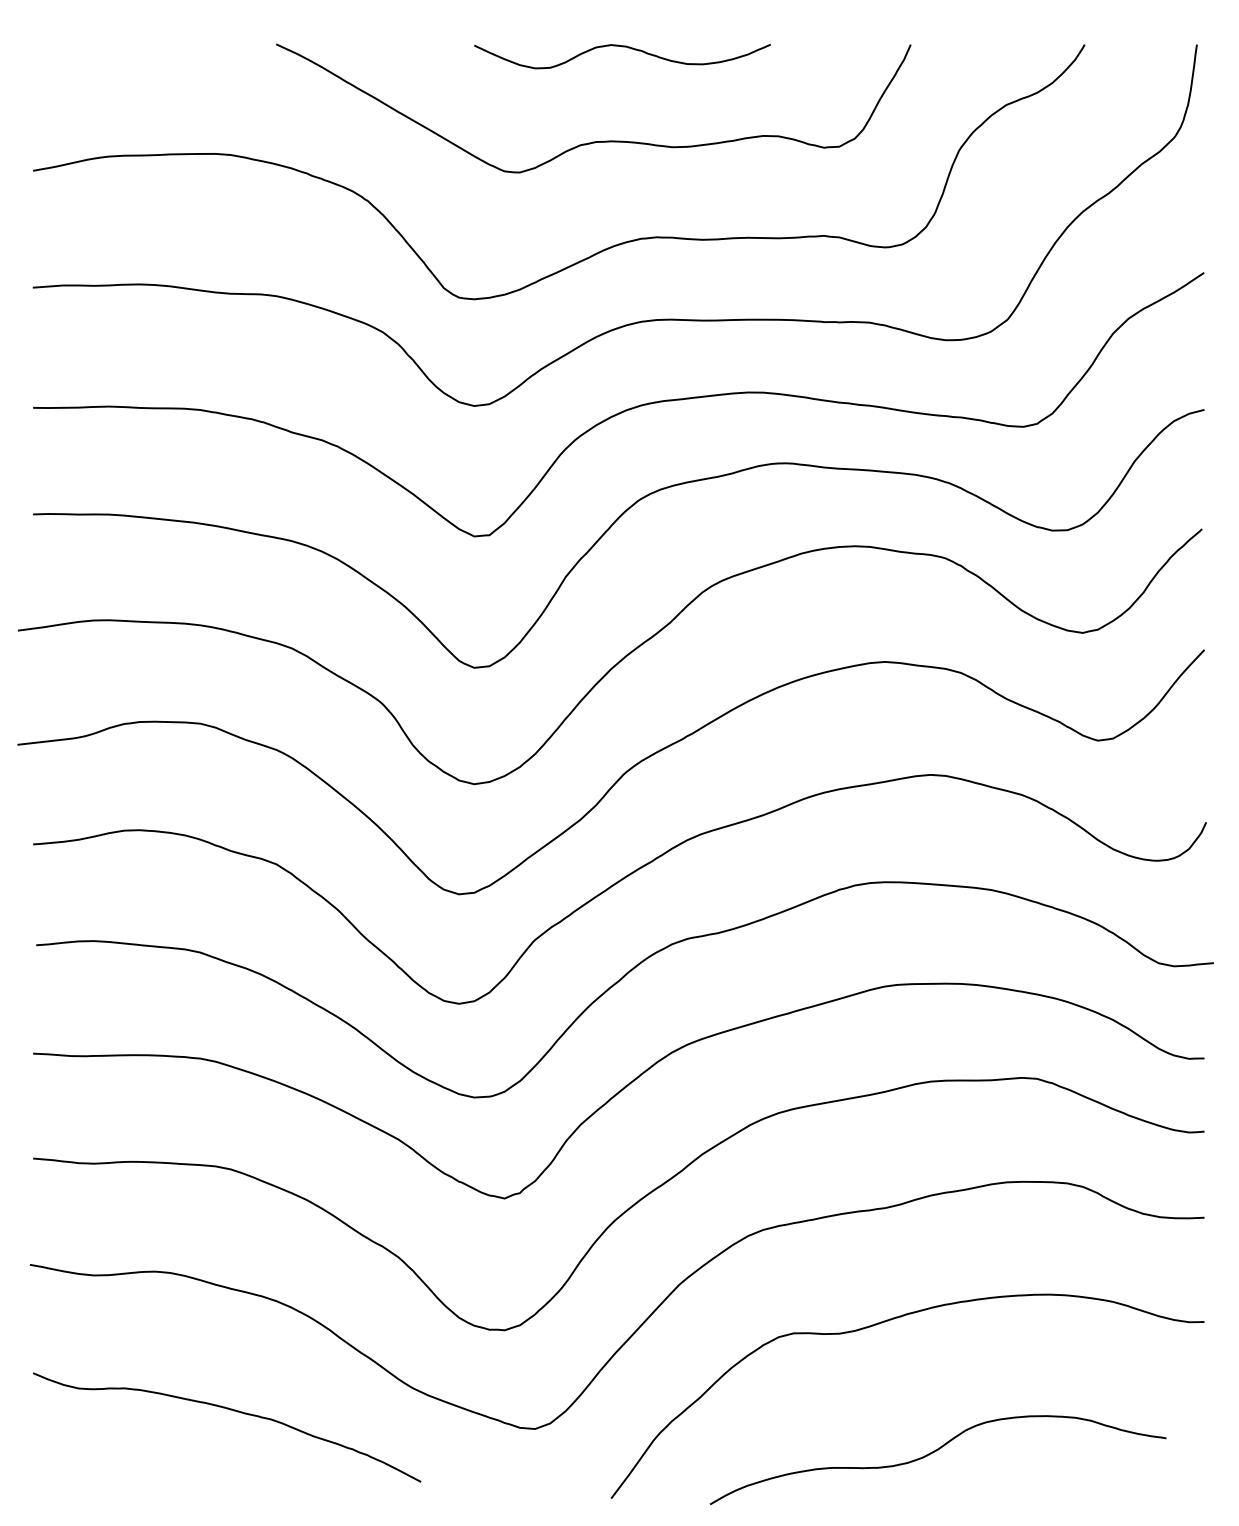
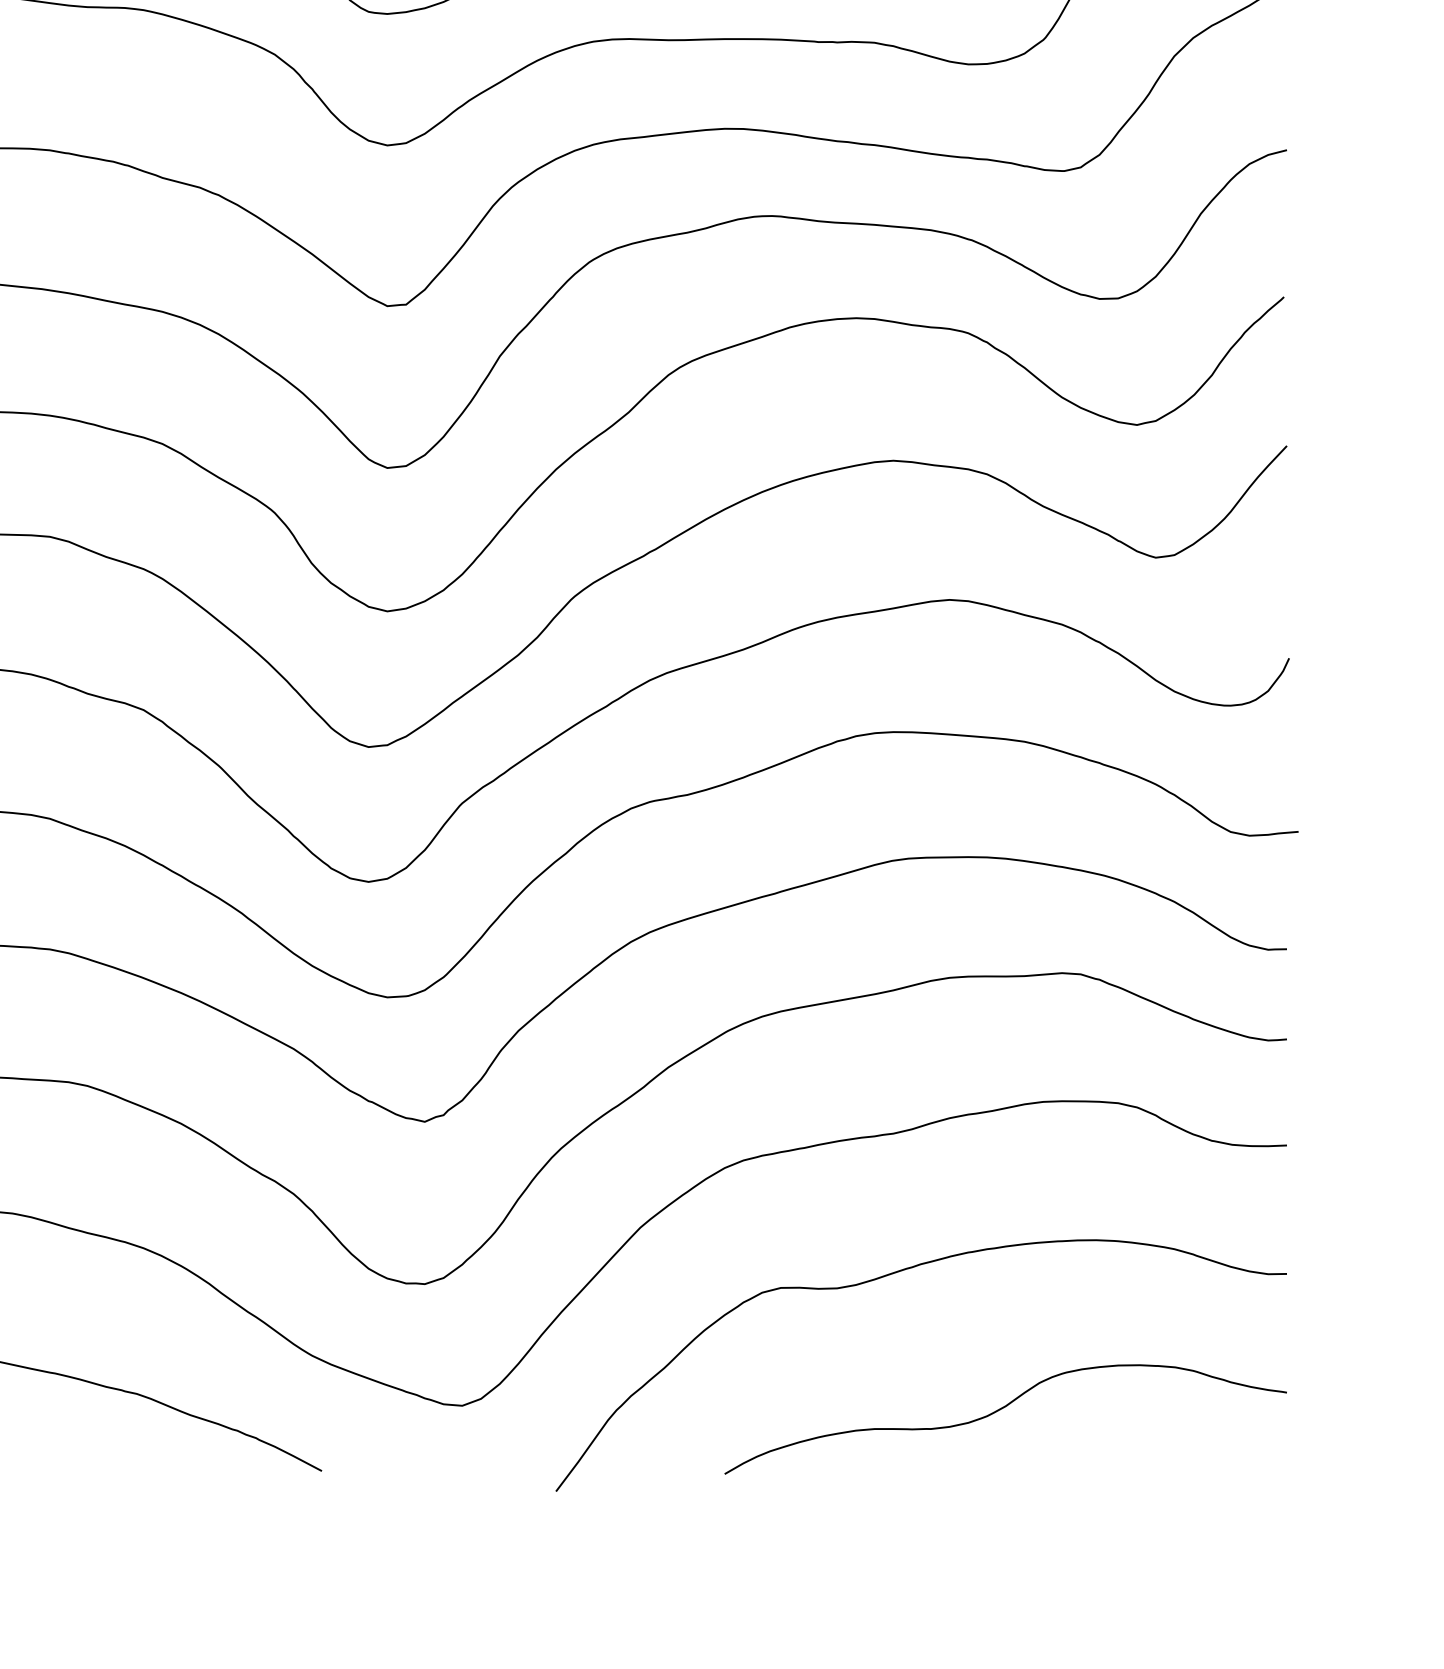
curve: (933, 1453) -> (999, 1411), moved

